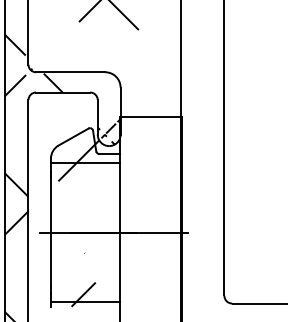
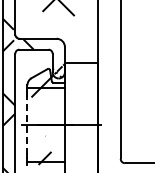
line: (51, 227) -> (27, 122), solid -> dashed

